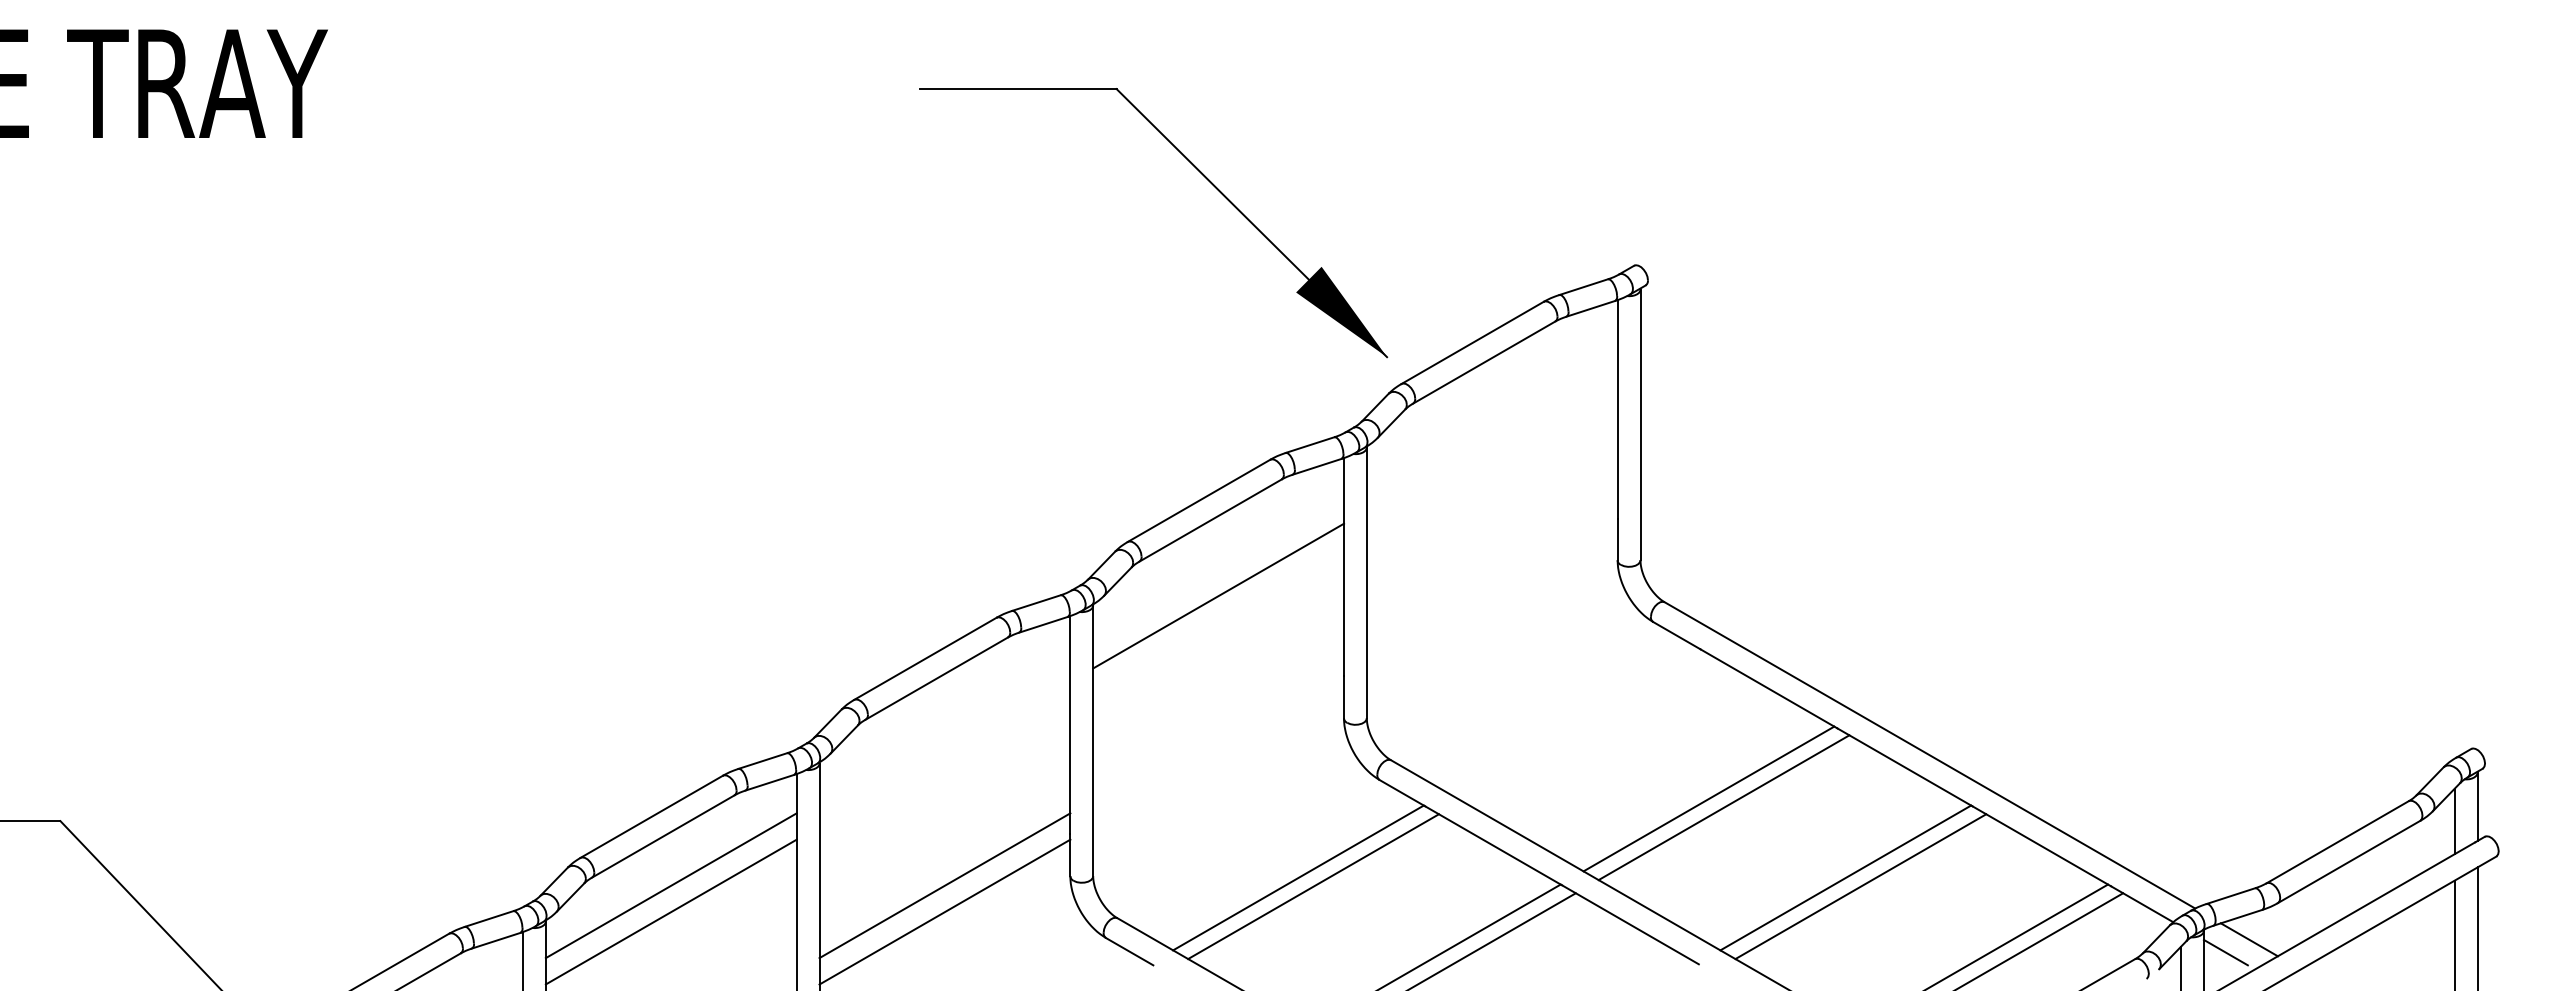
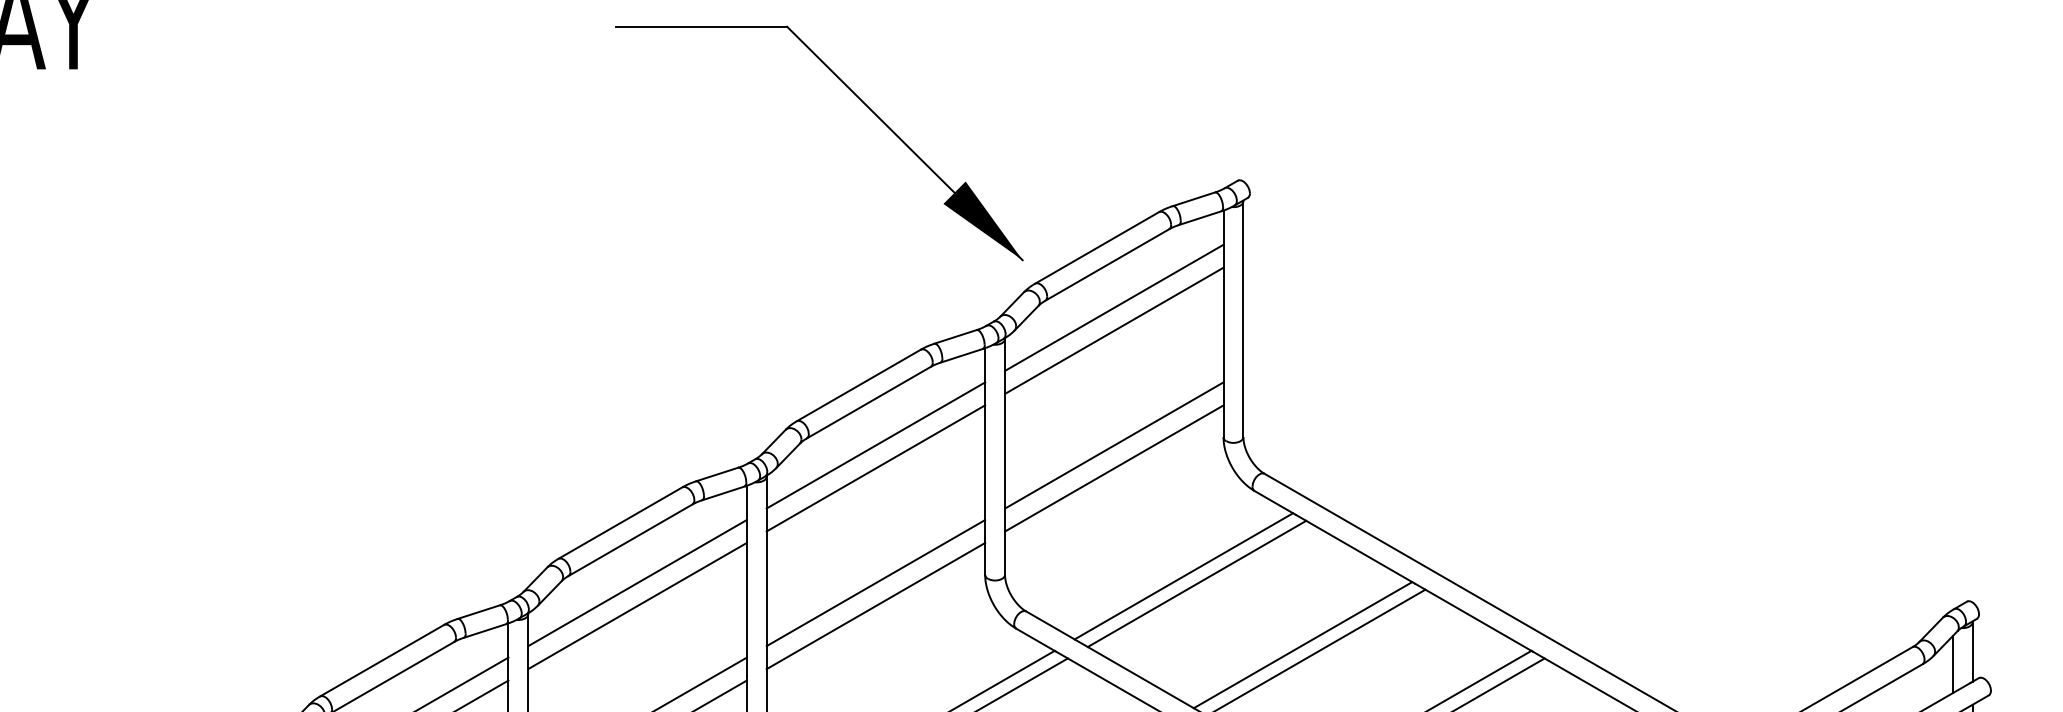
line: (1491, 411) -> (1113, 307), added
line: (1491, 437) -> (1113, 330), added
line: (1218, 569) -> (875, 445), added
line: (1491, 569) -> (1113, 445), added
line: (1491, 595) -> (1113, 467), added
line: (1571, 719) -> (1183, 575), added
line: (944, 727) -> (637, 582), added
line: (1218, 727) -> (875, 582), added
line: (1586, 728) -> (1196, 583), added
line: (944, 753) -> (637, 605), added
line: (1218, 753) -> (875, 605), added

